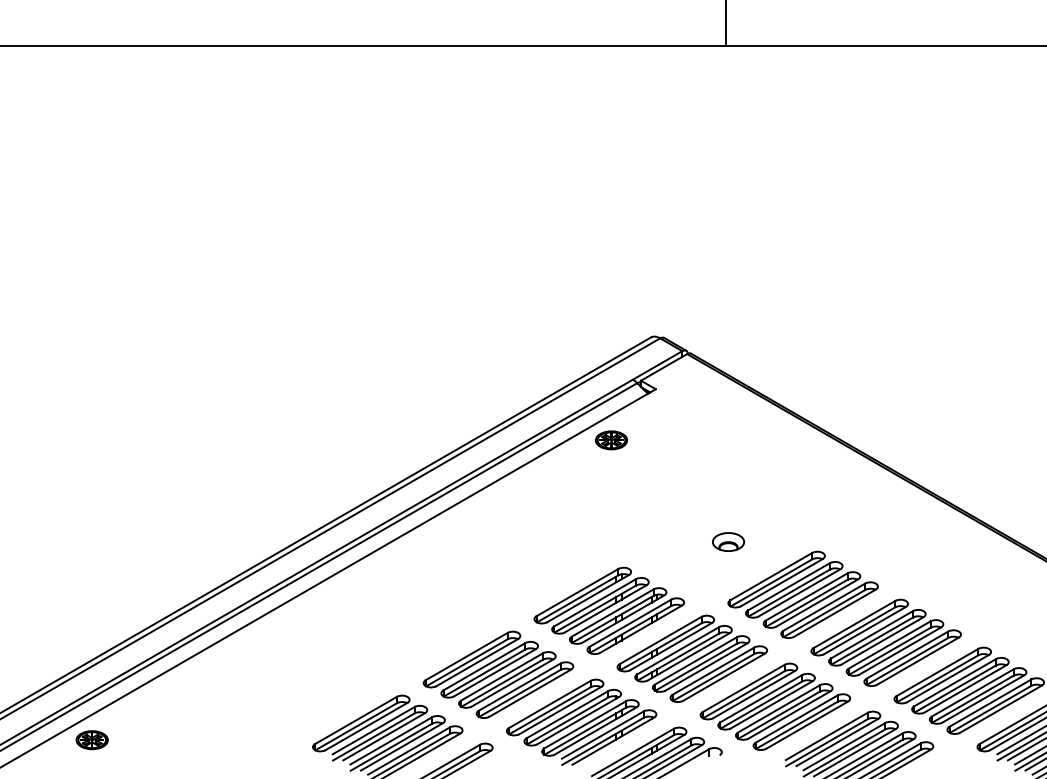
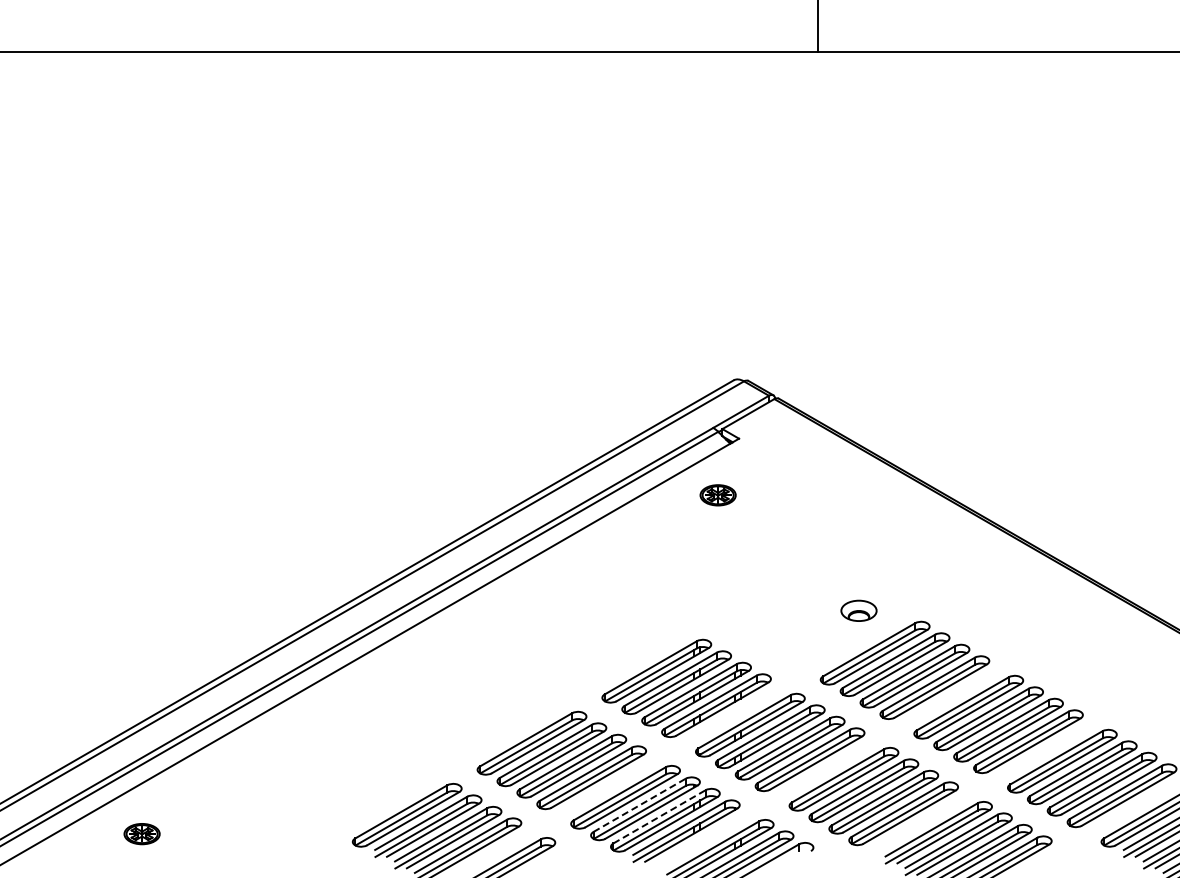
part: (610, 440) -> (717, 495), moved
part: (728, 541) -> (858, 610), moved
line: (568, 714) -> (640, 805), solid -> dashed
line: (585, 724) -> (659, 816), solid -> dashed
part: (91, 740) -> (141, 834), moved

